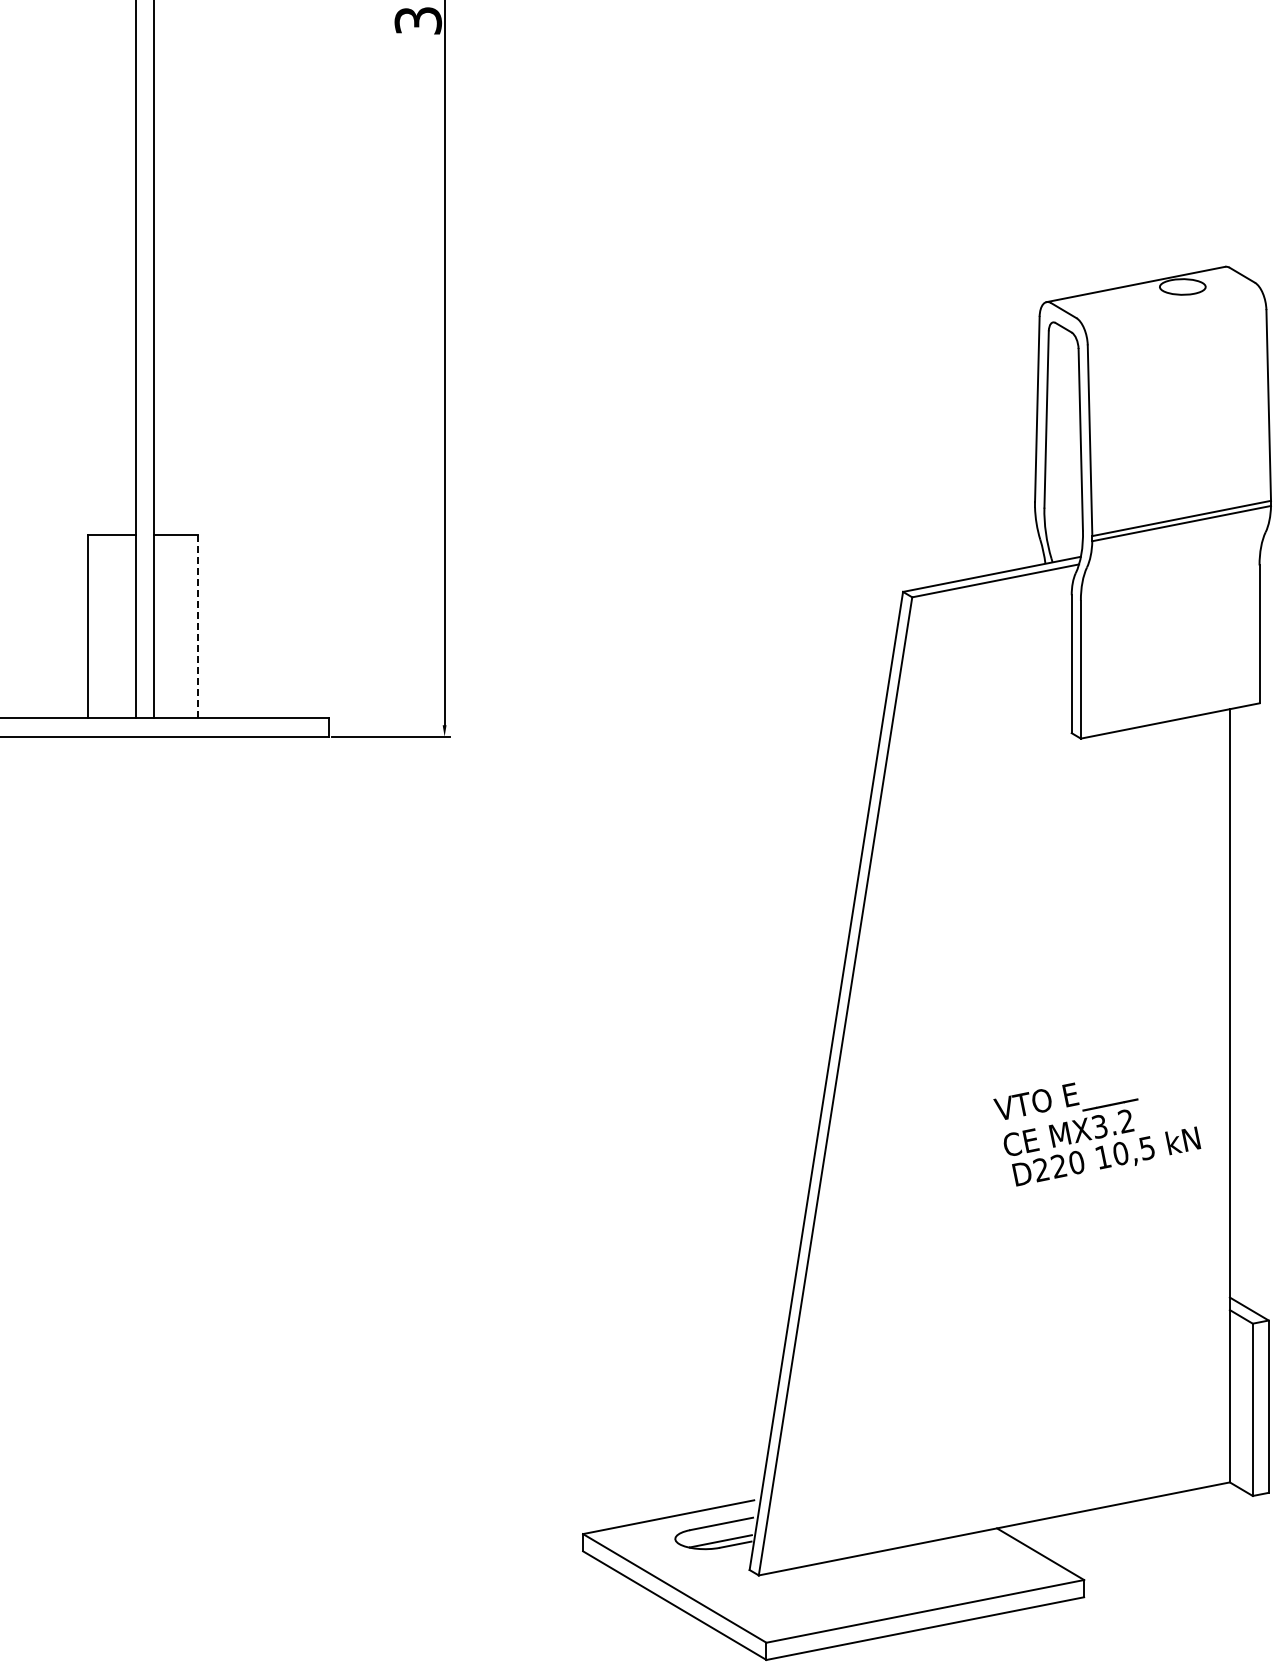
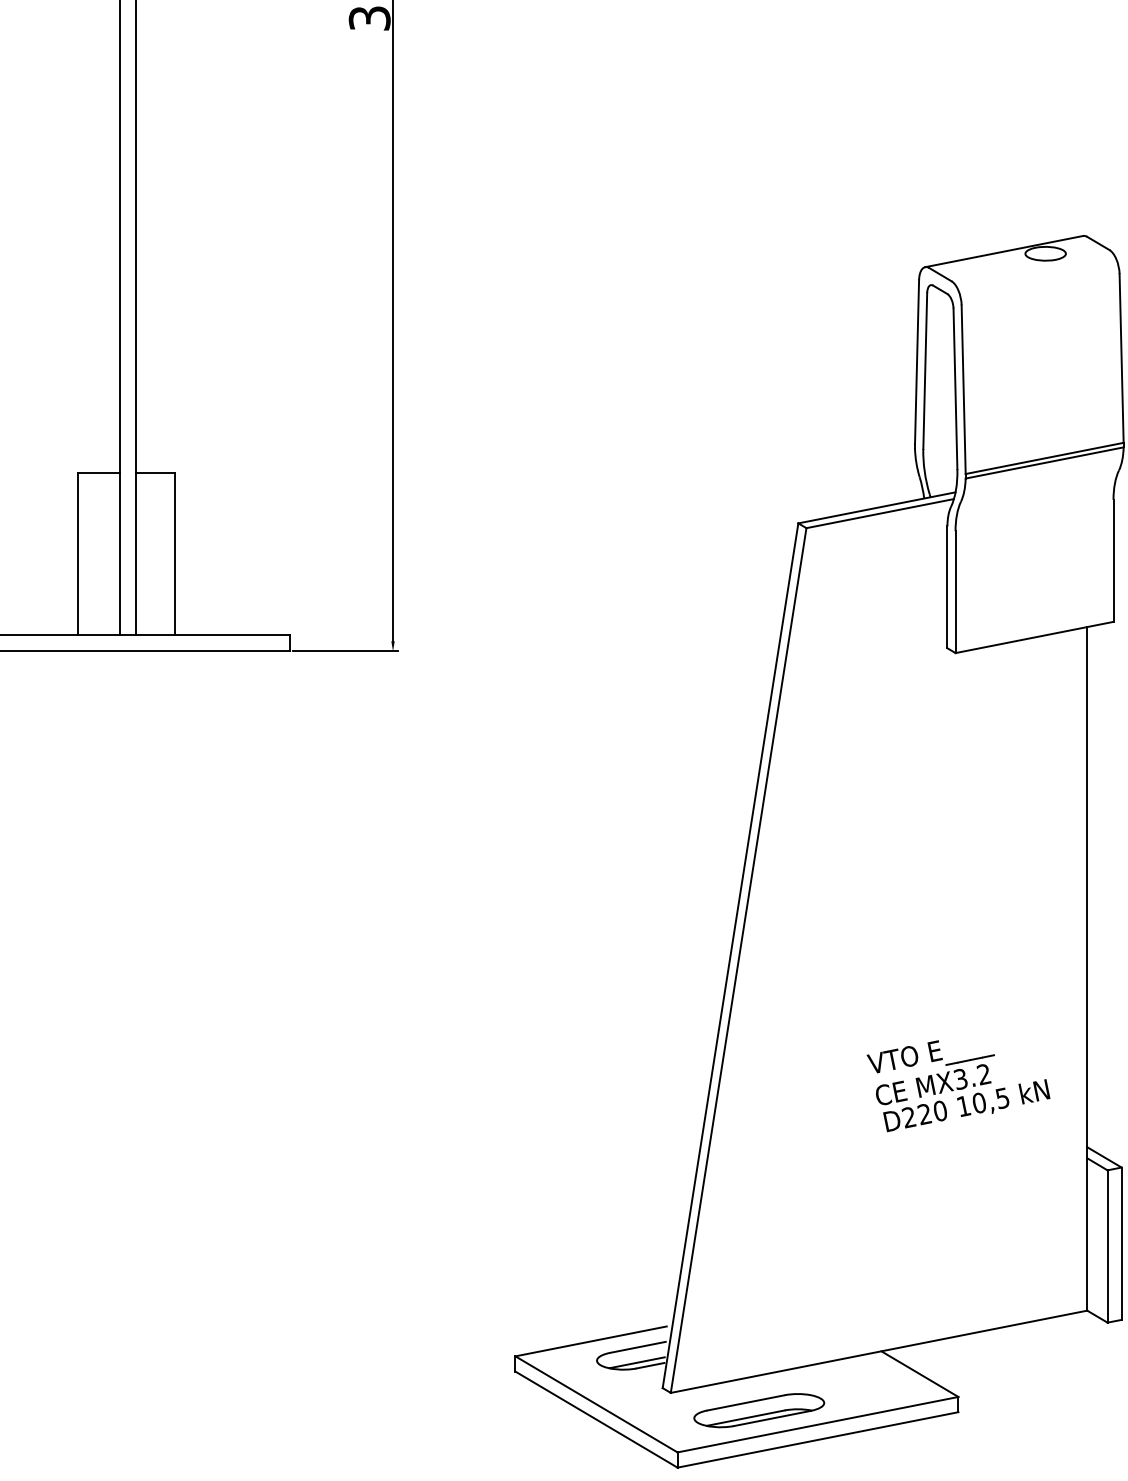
line: (197, 626) -> (174, 553), dashed -> solid
text: (1097, 1134) -> (958, 1086), moved
part: (858, 1595) -> (758, 1410), added

